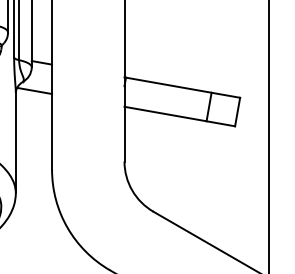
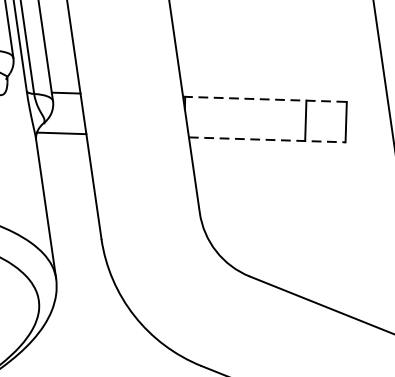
line: (182, 87) -> (265, 99), solid -> dashed
line: (180, 116) -> (268, 139), solid -> dashed

